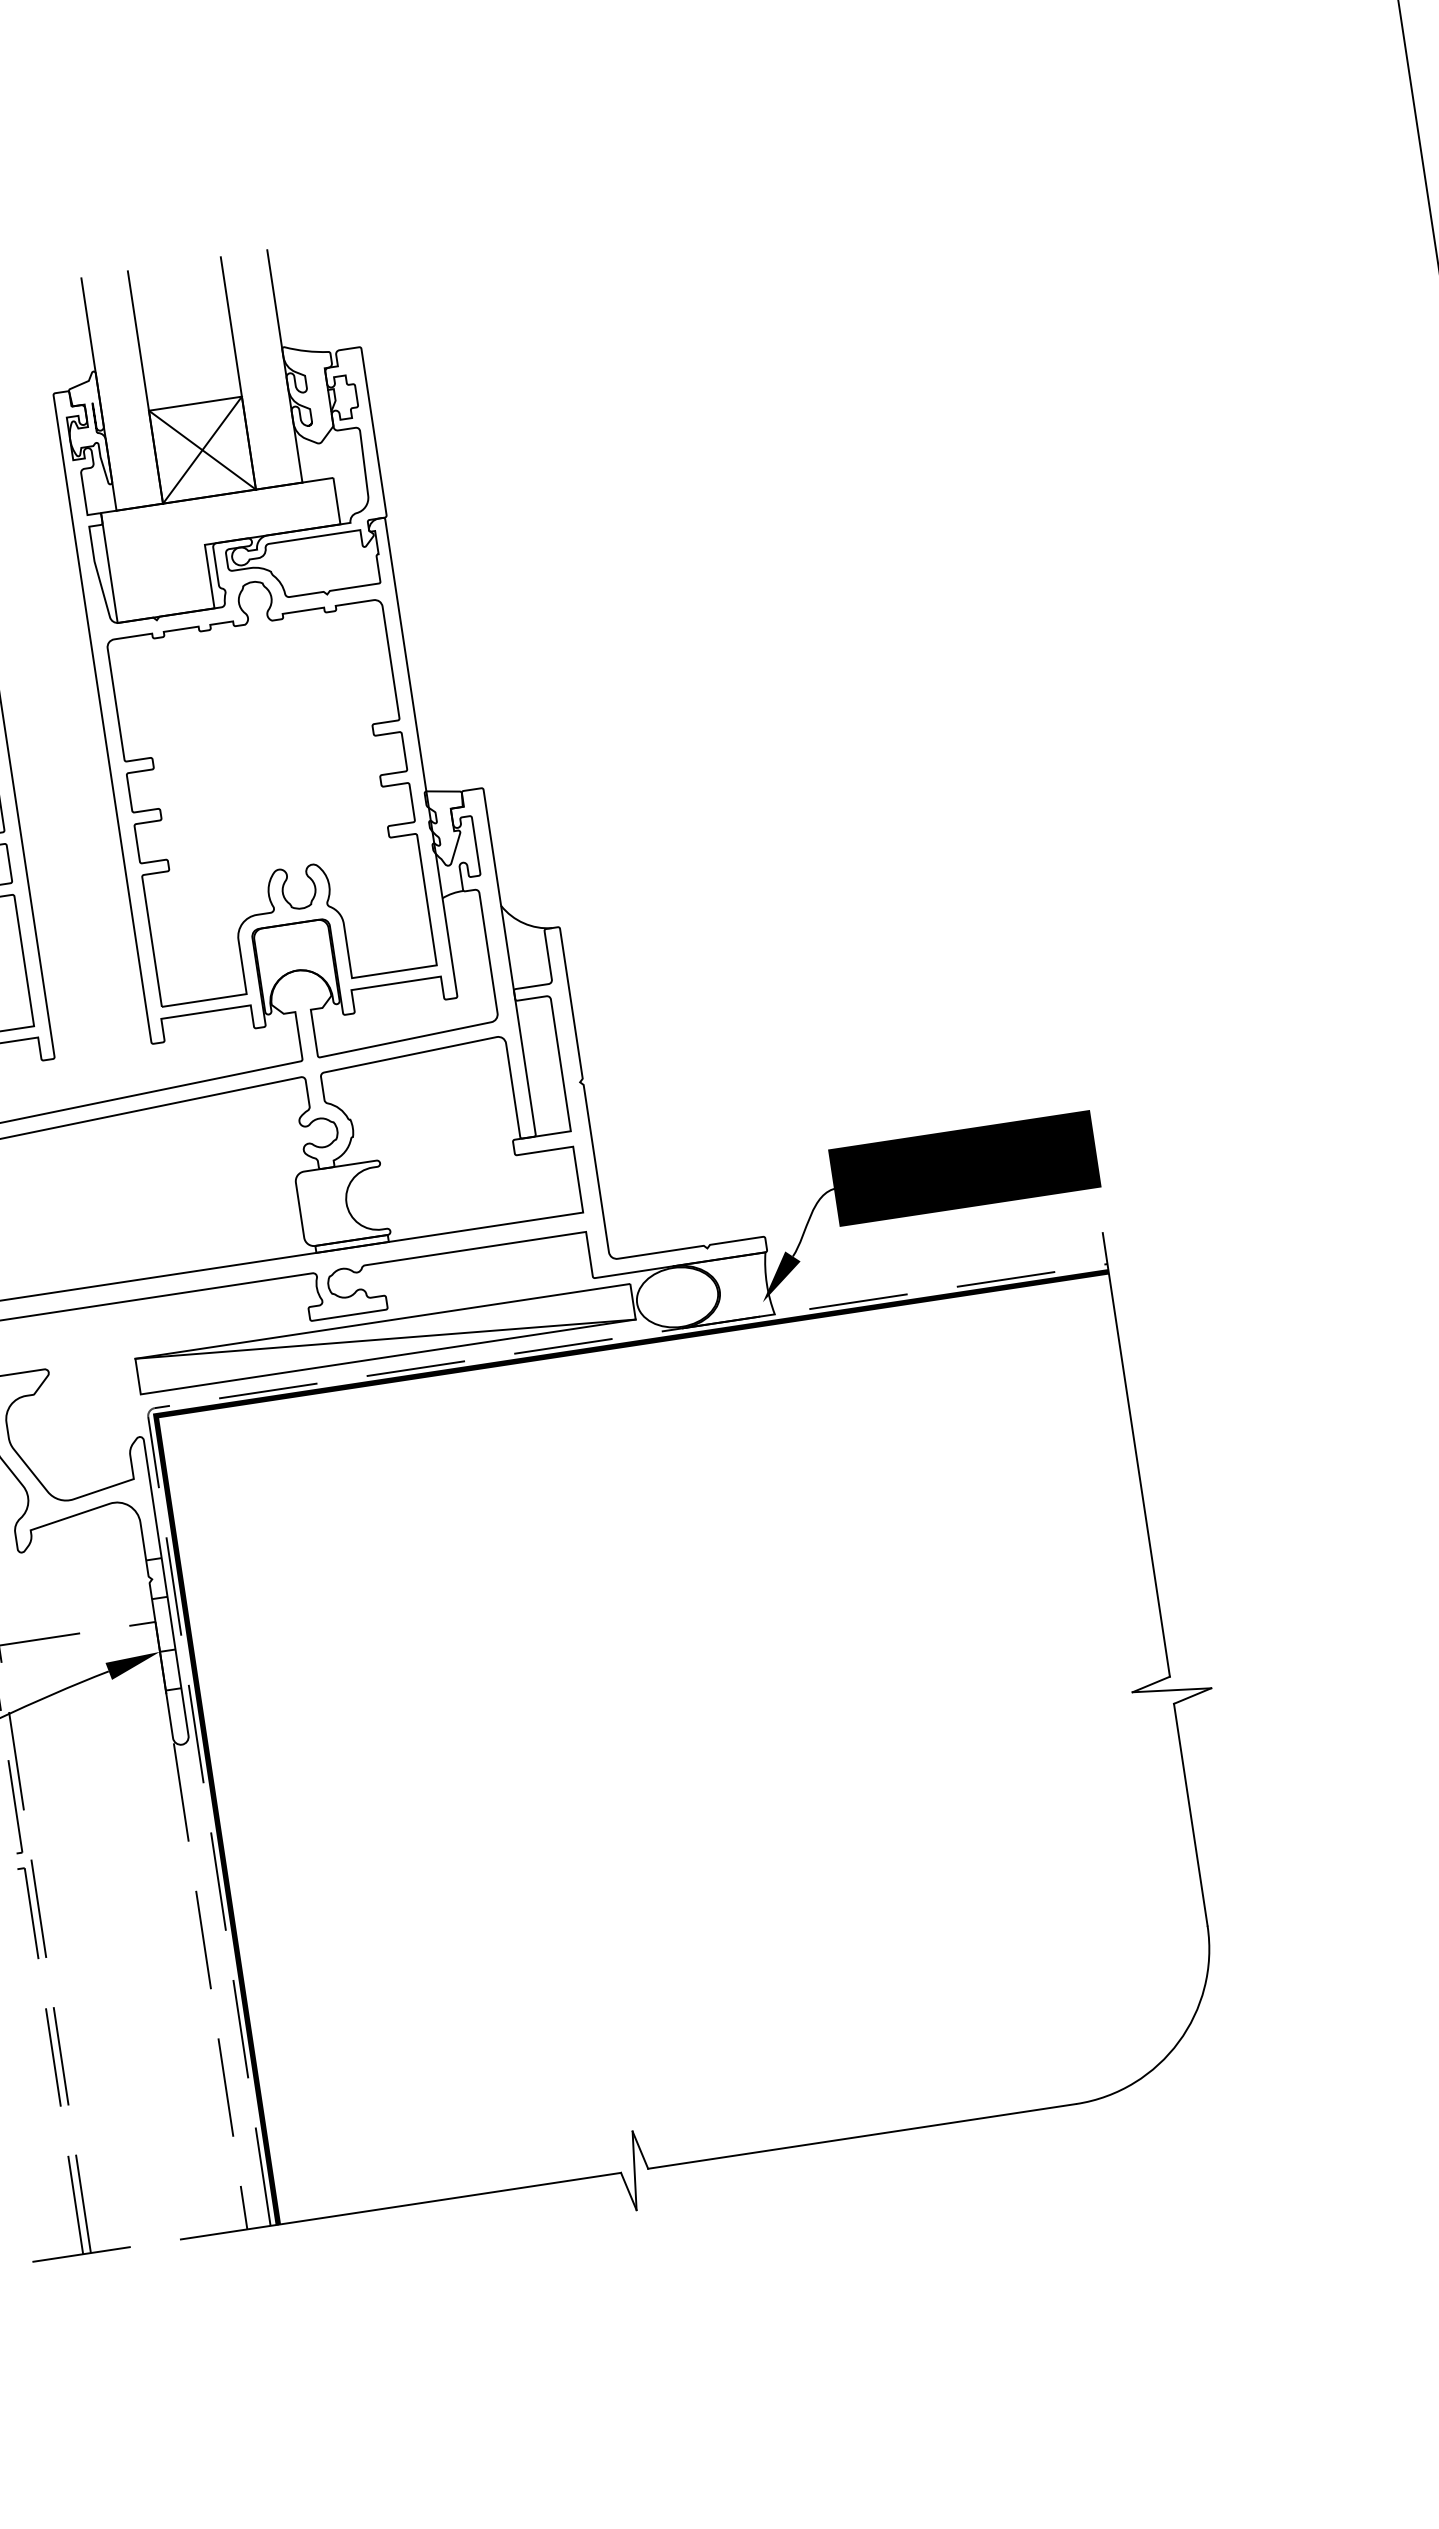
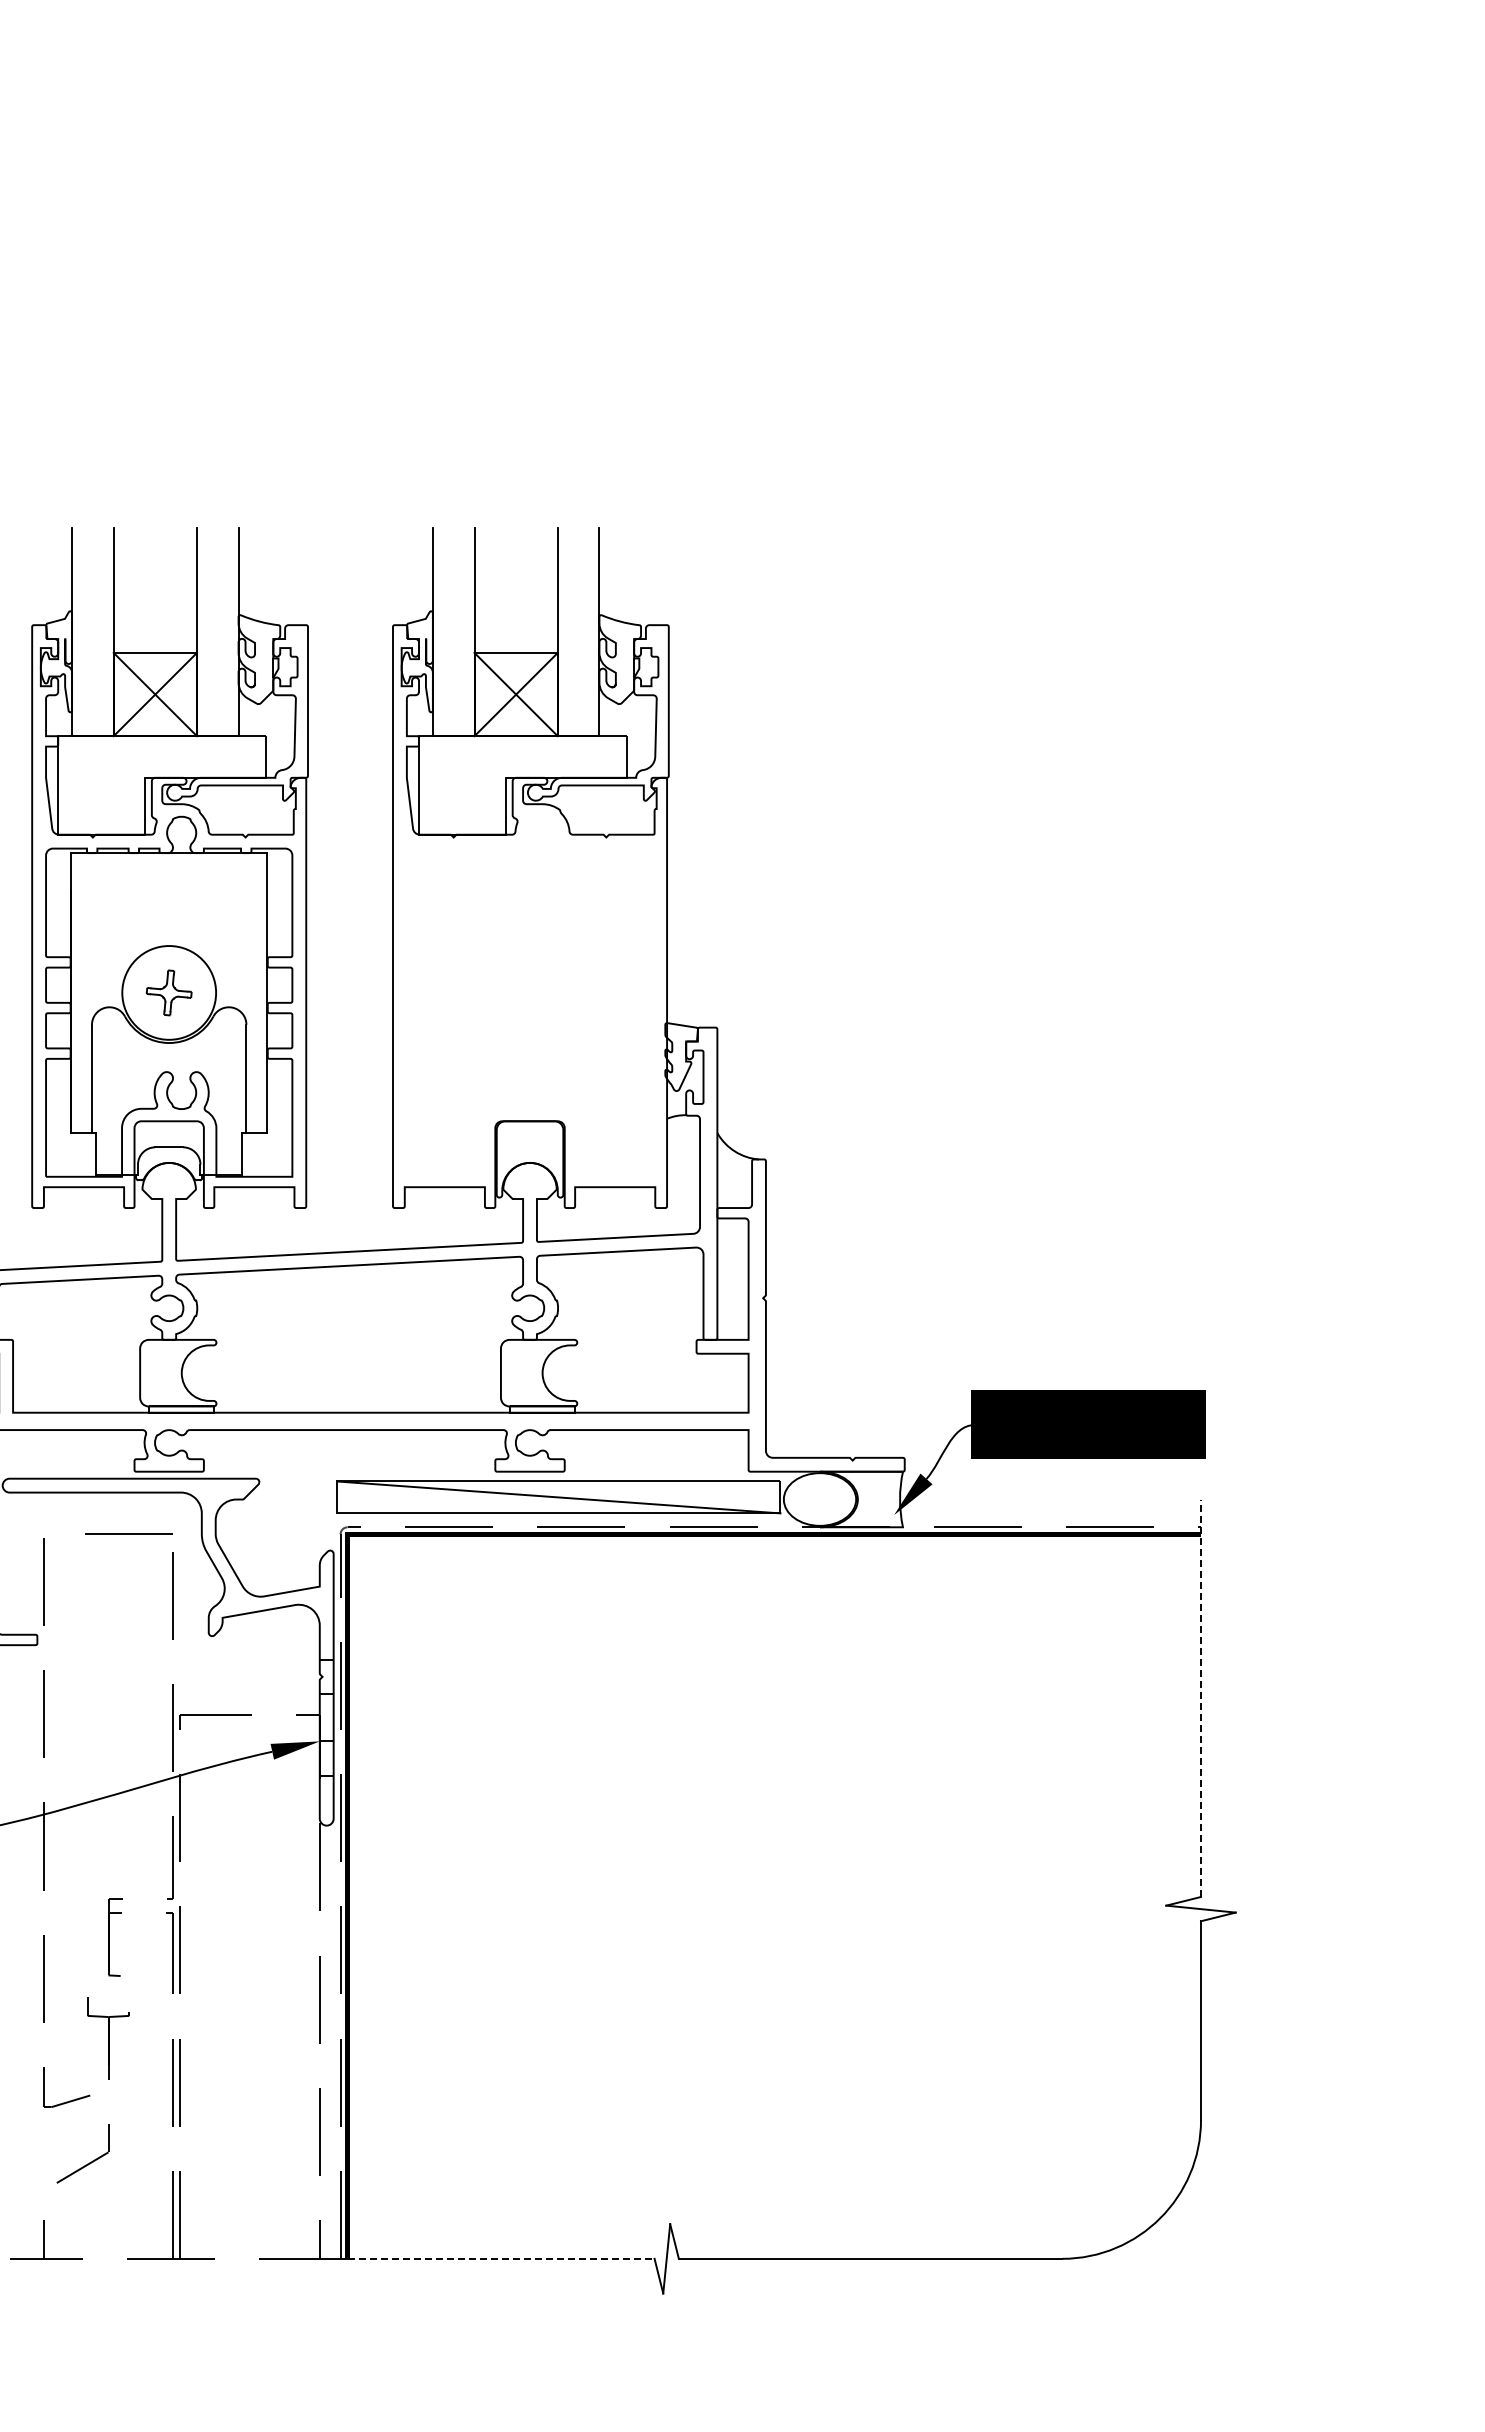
part: (269, 784) -> (530, 996), removed
line: (1136, 1455) -> (1201, 1698), solid -> dashed
line: (450, 2198) -> (501, 2258), solid -> dashed

